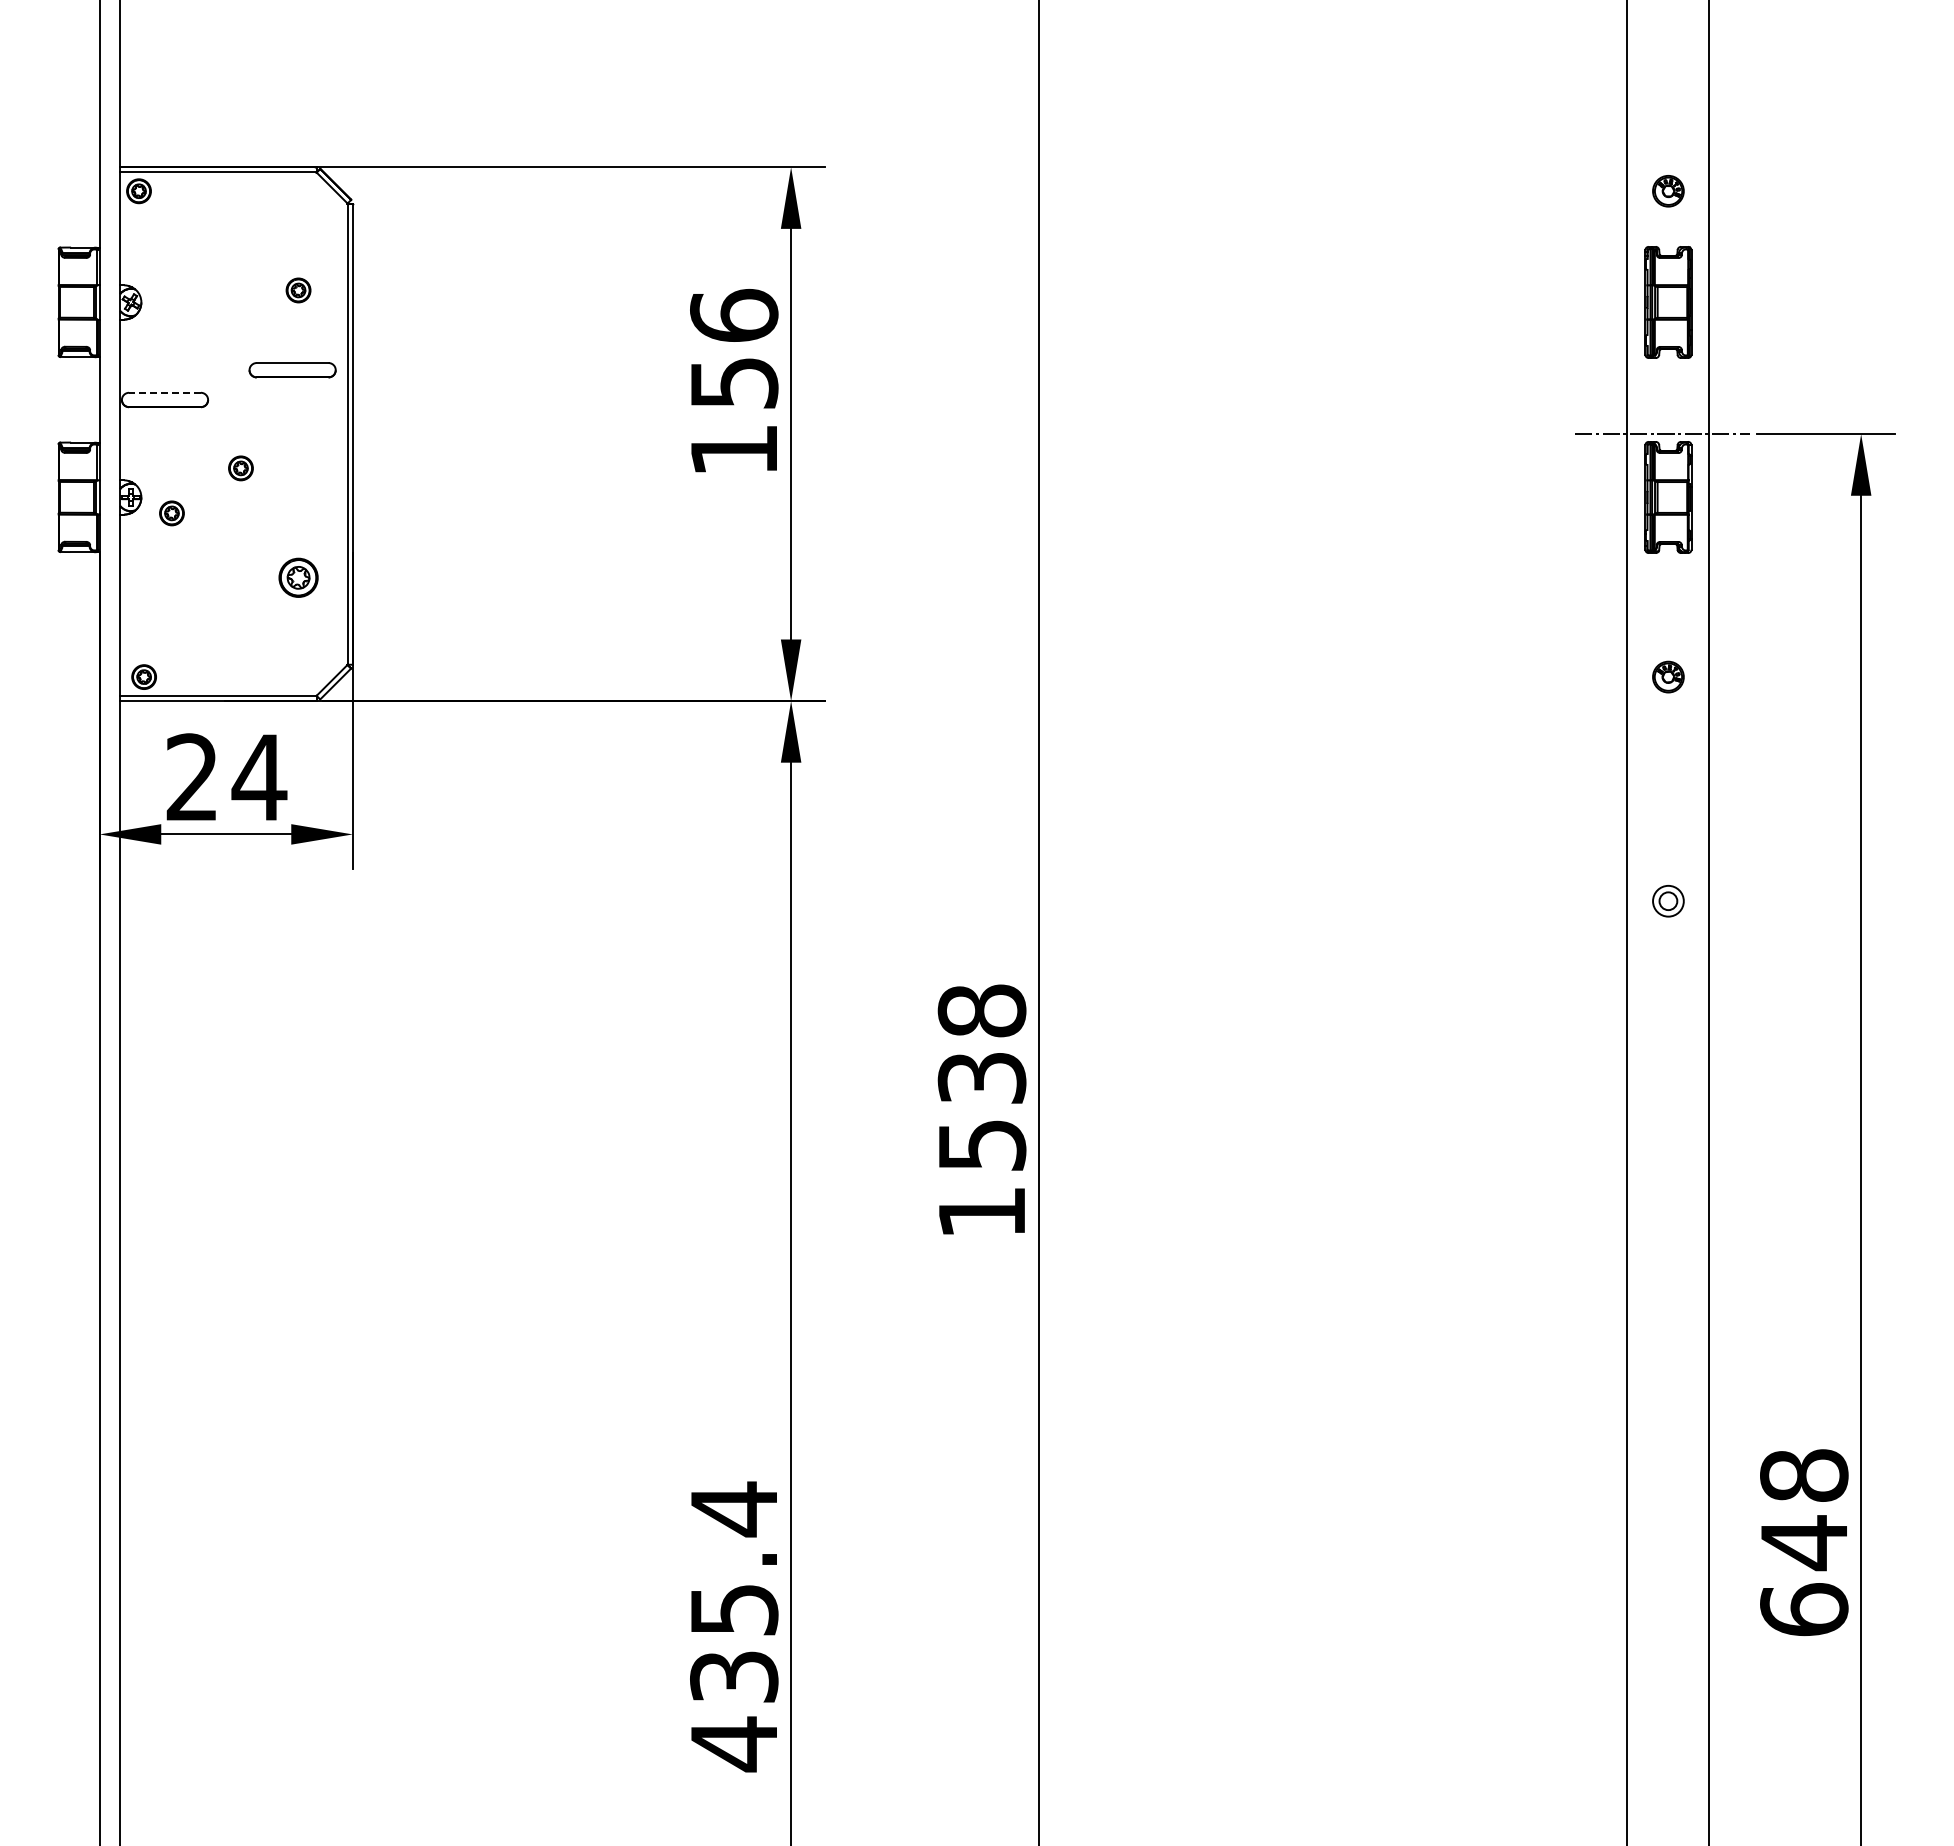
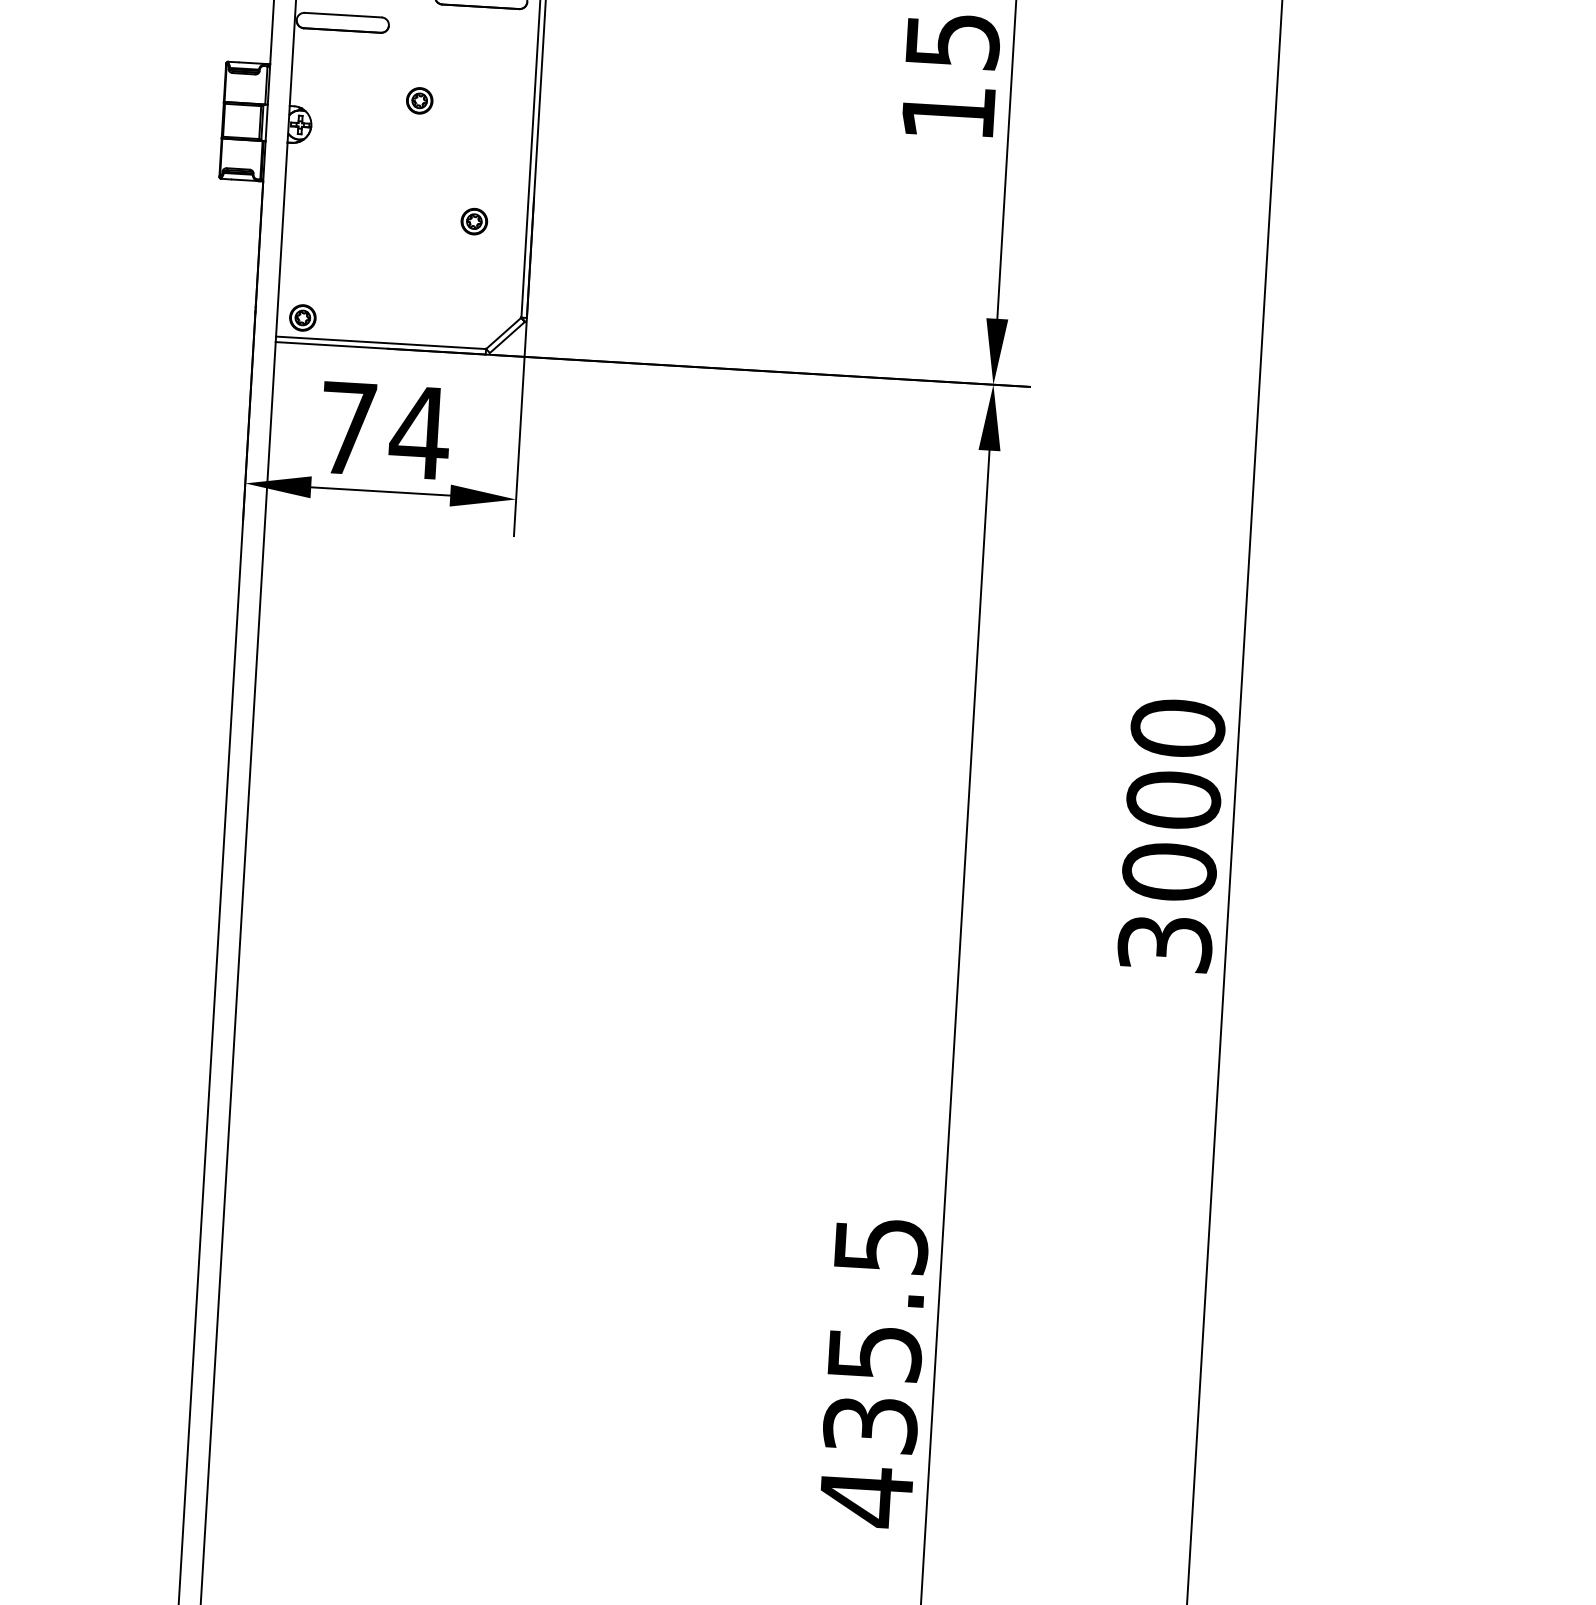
line: (165, 392) -> (343, 14), dashed -> solid
part: (171, 513) -> (342, 144), removed
part: (298, 577) -> (474, 221), size x0.62
text: (191, 776) -> (347, 427), 24 -> 74
text: (981, 1110) -> (1171, 834), 1538 -> 3000
text: (734, 1509) -> (881, 1245), 435.4 -> 435.5

